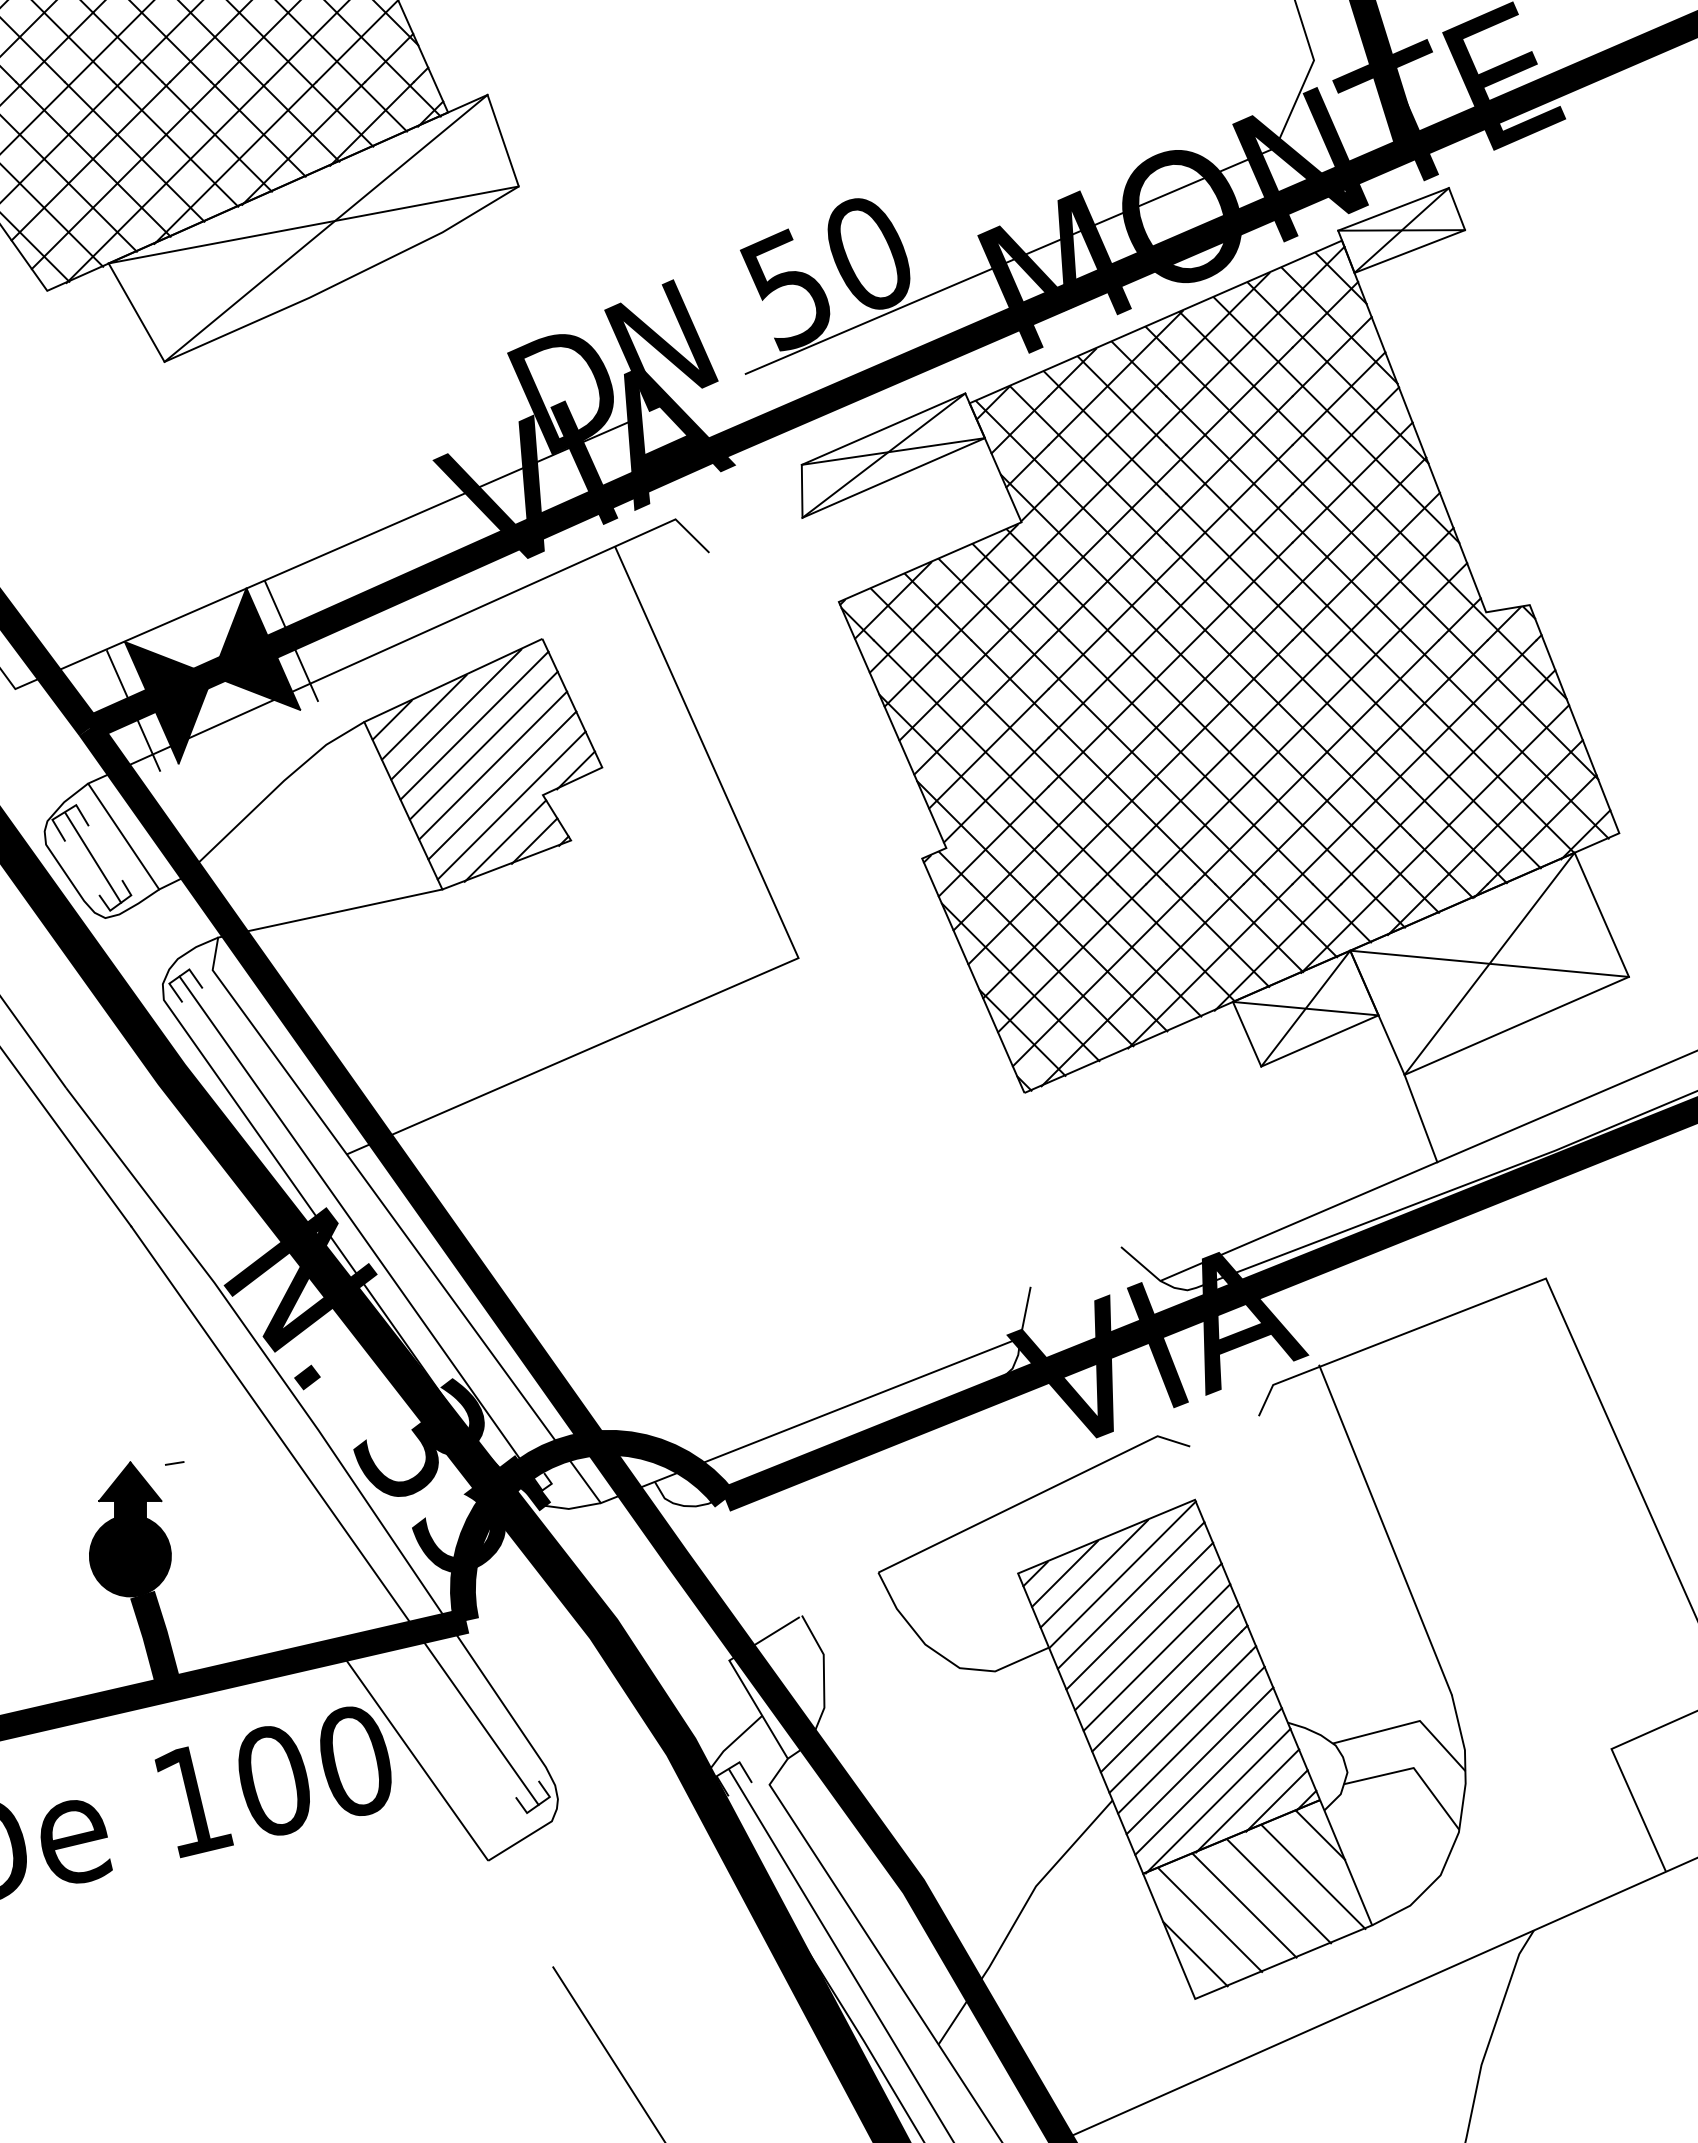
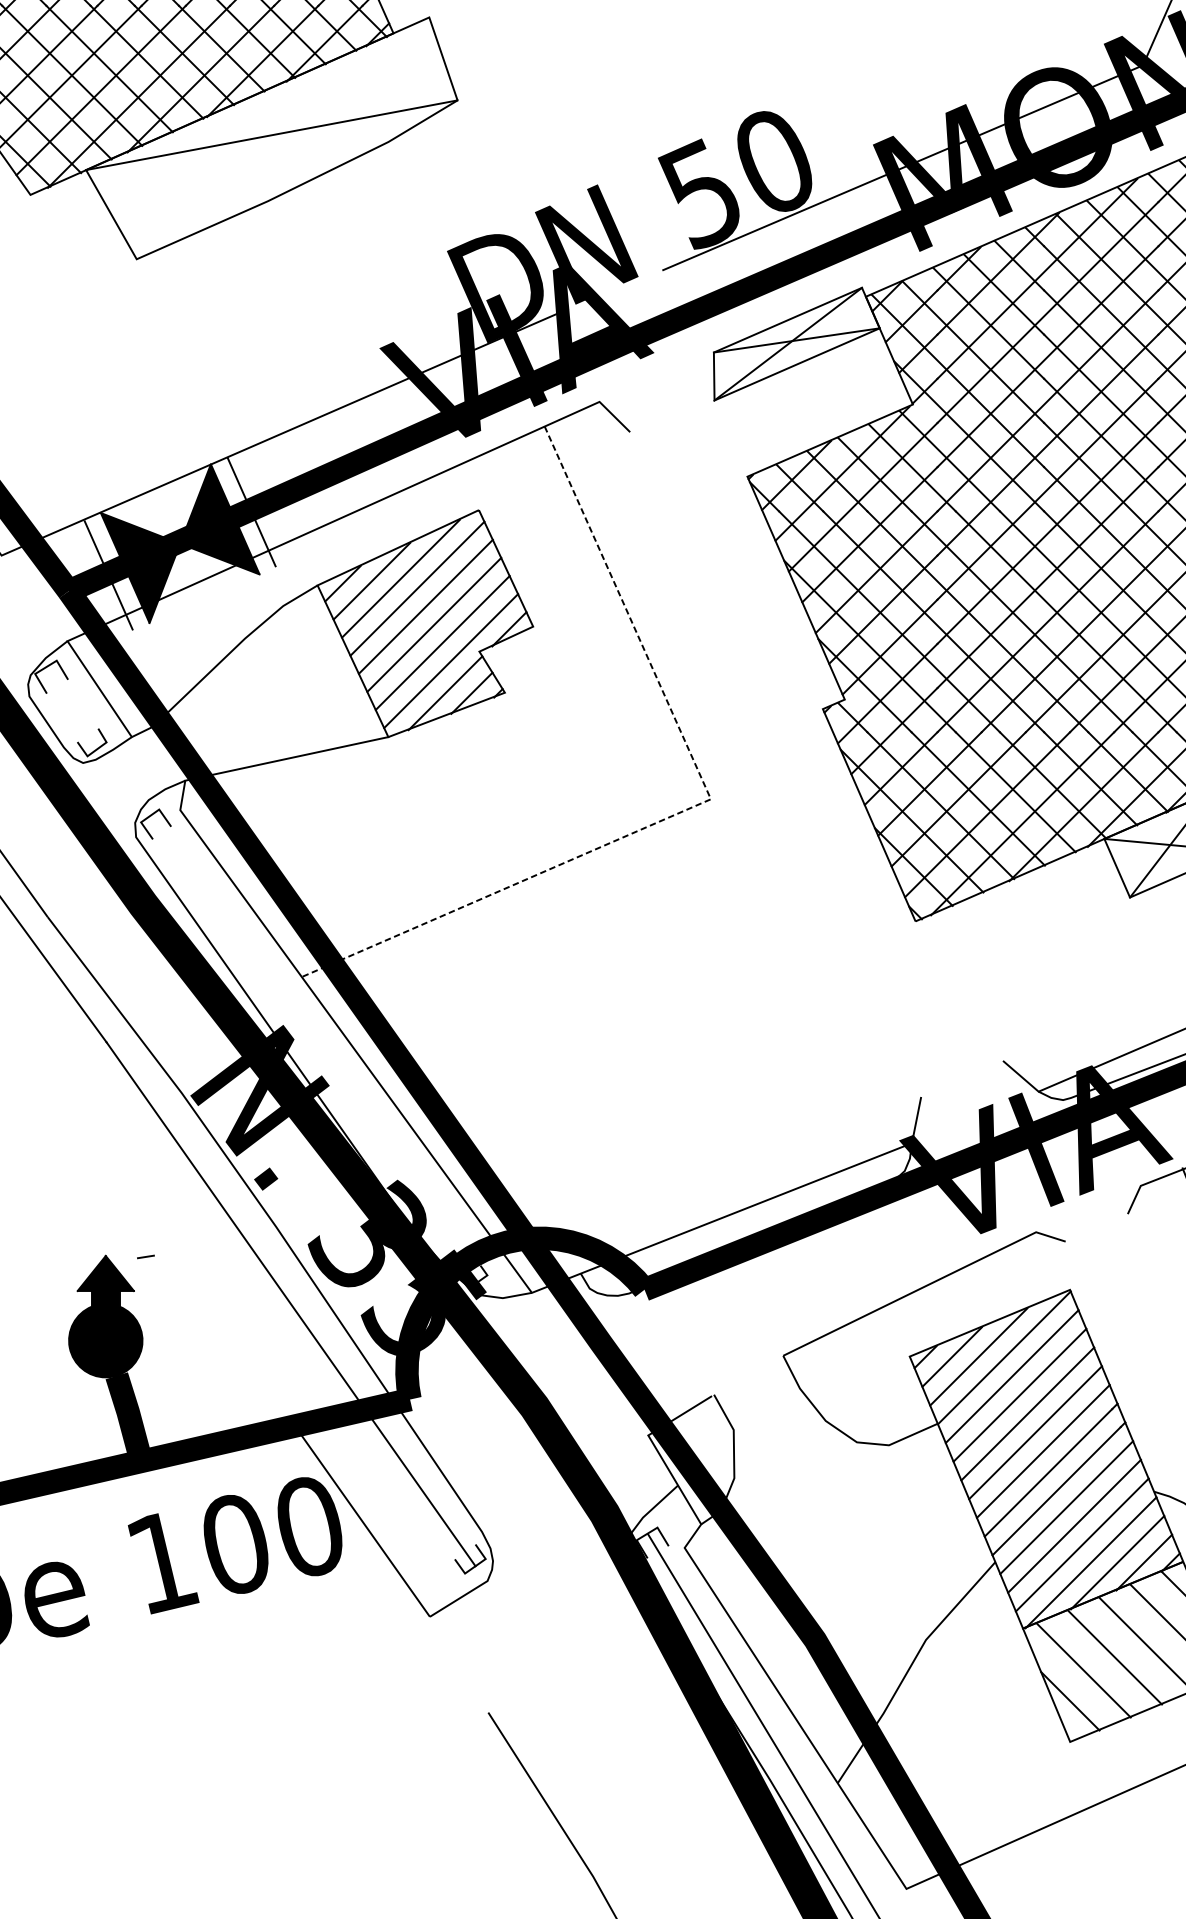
line: (325, 227) -> (282, 137), removed
line: (93, 857) -> (72, 708), removed
line: (779, 966) -> (693, 806), solid -> dashed
line: (360, 1233) -> (314, 1048), removed

